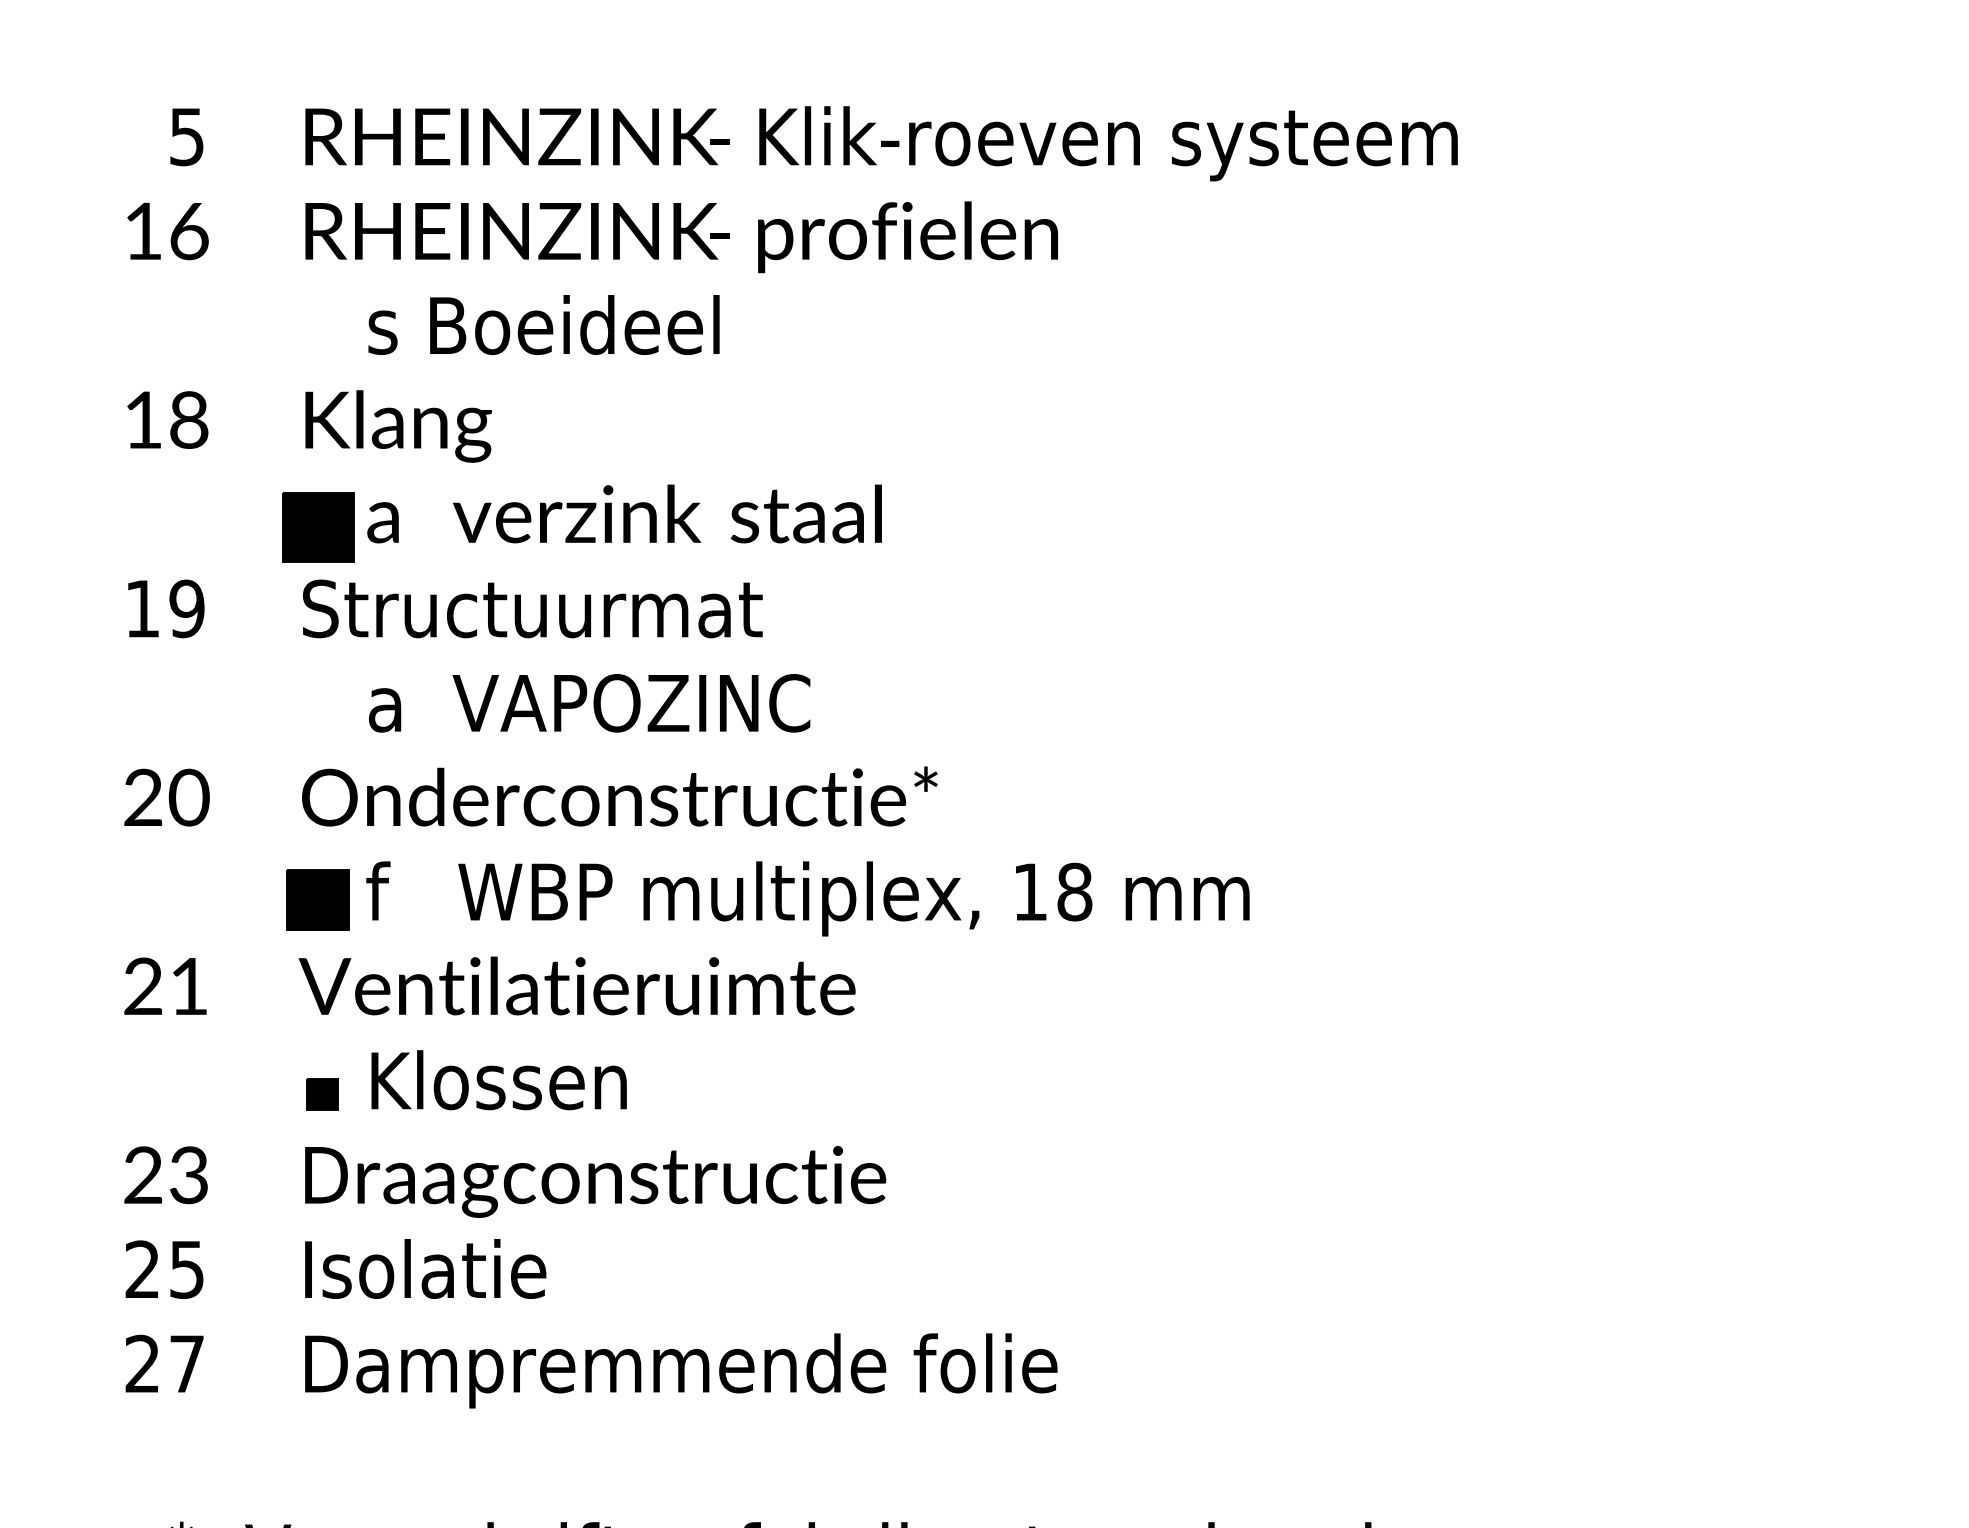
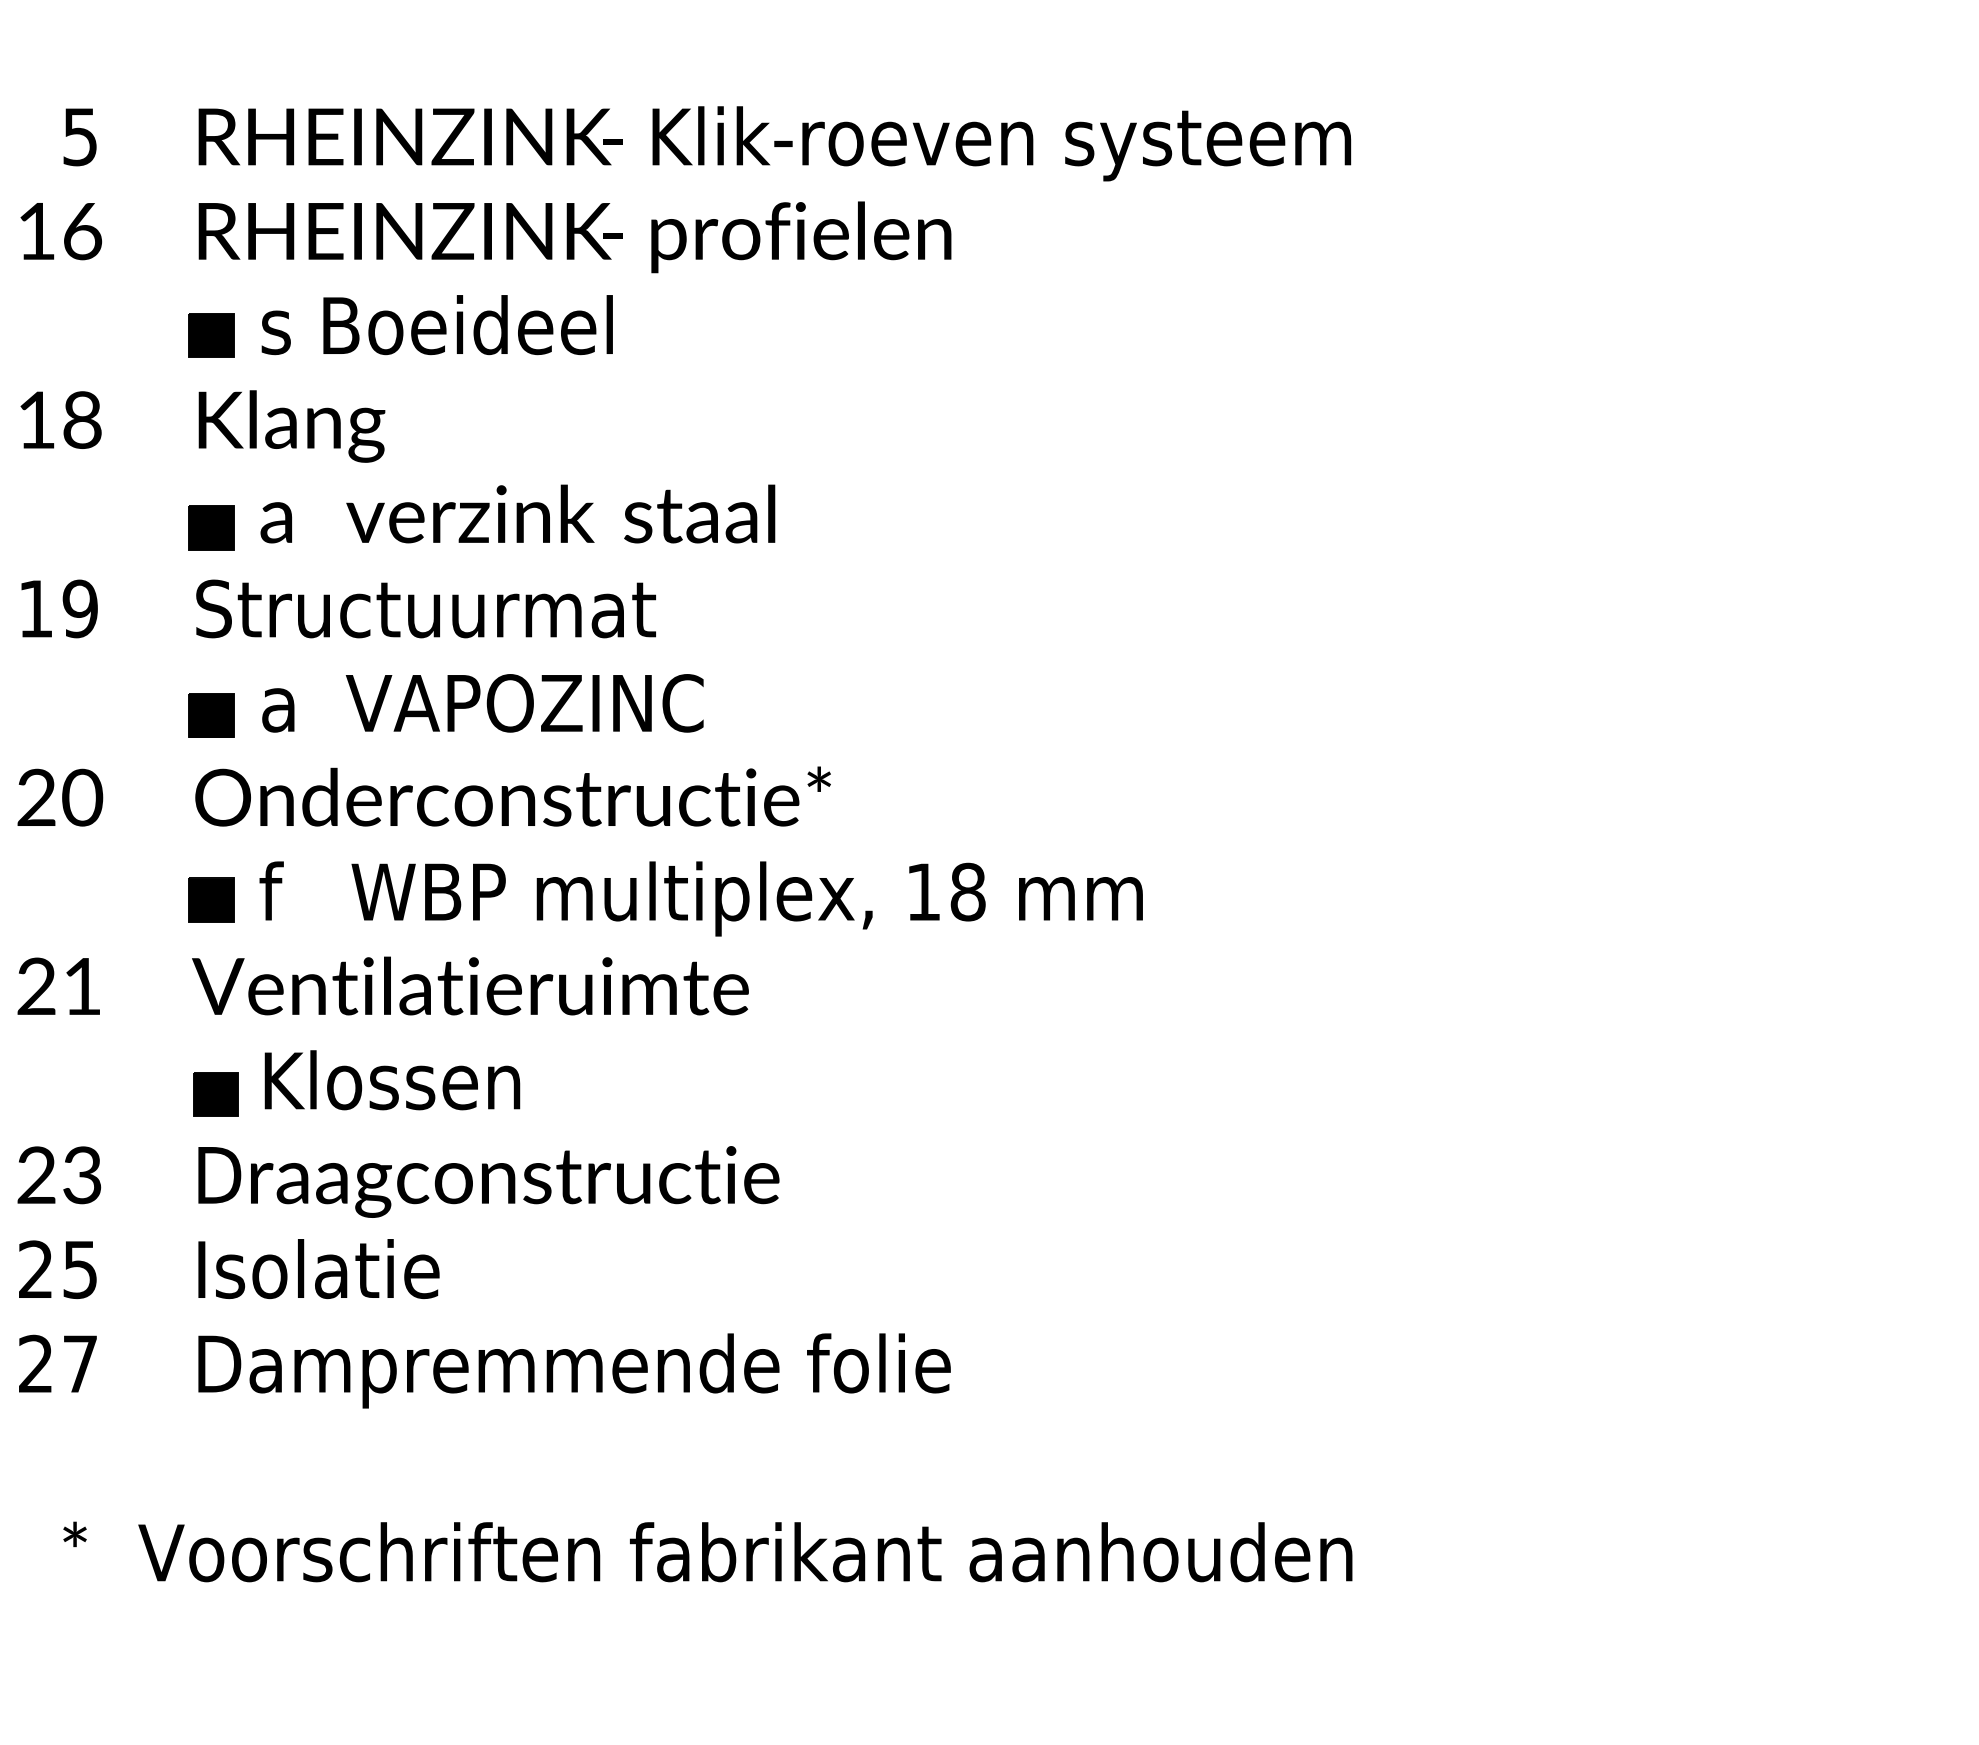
part: (318, 335) -> (211, 335), added
part: (318, 527) -> (211, 527), size x0.62
part: (318, 715) -> (211, 715), added
part: (318, 899) -> (211, 899), size x0.71
part: (322, 1094) -> (215, 1094), size x1.43

